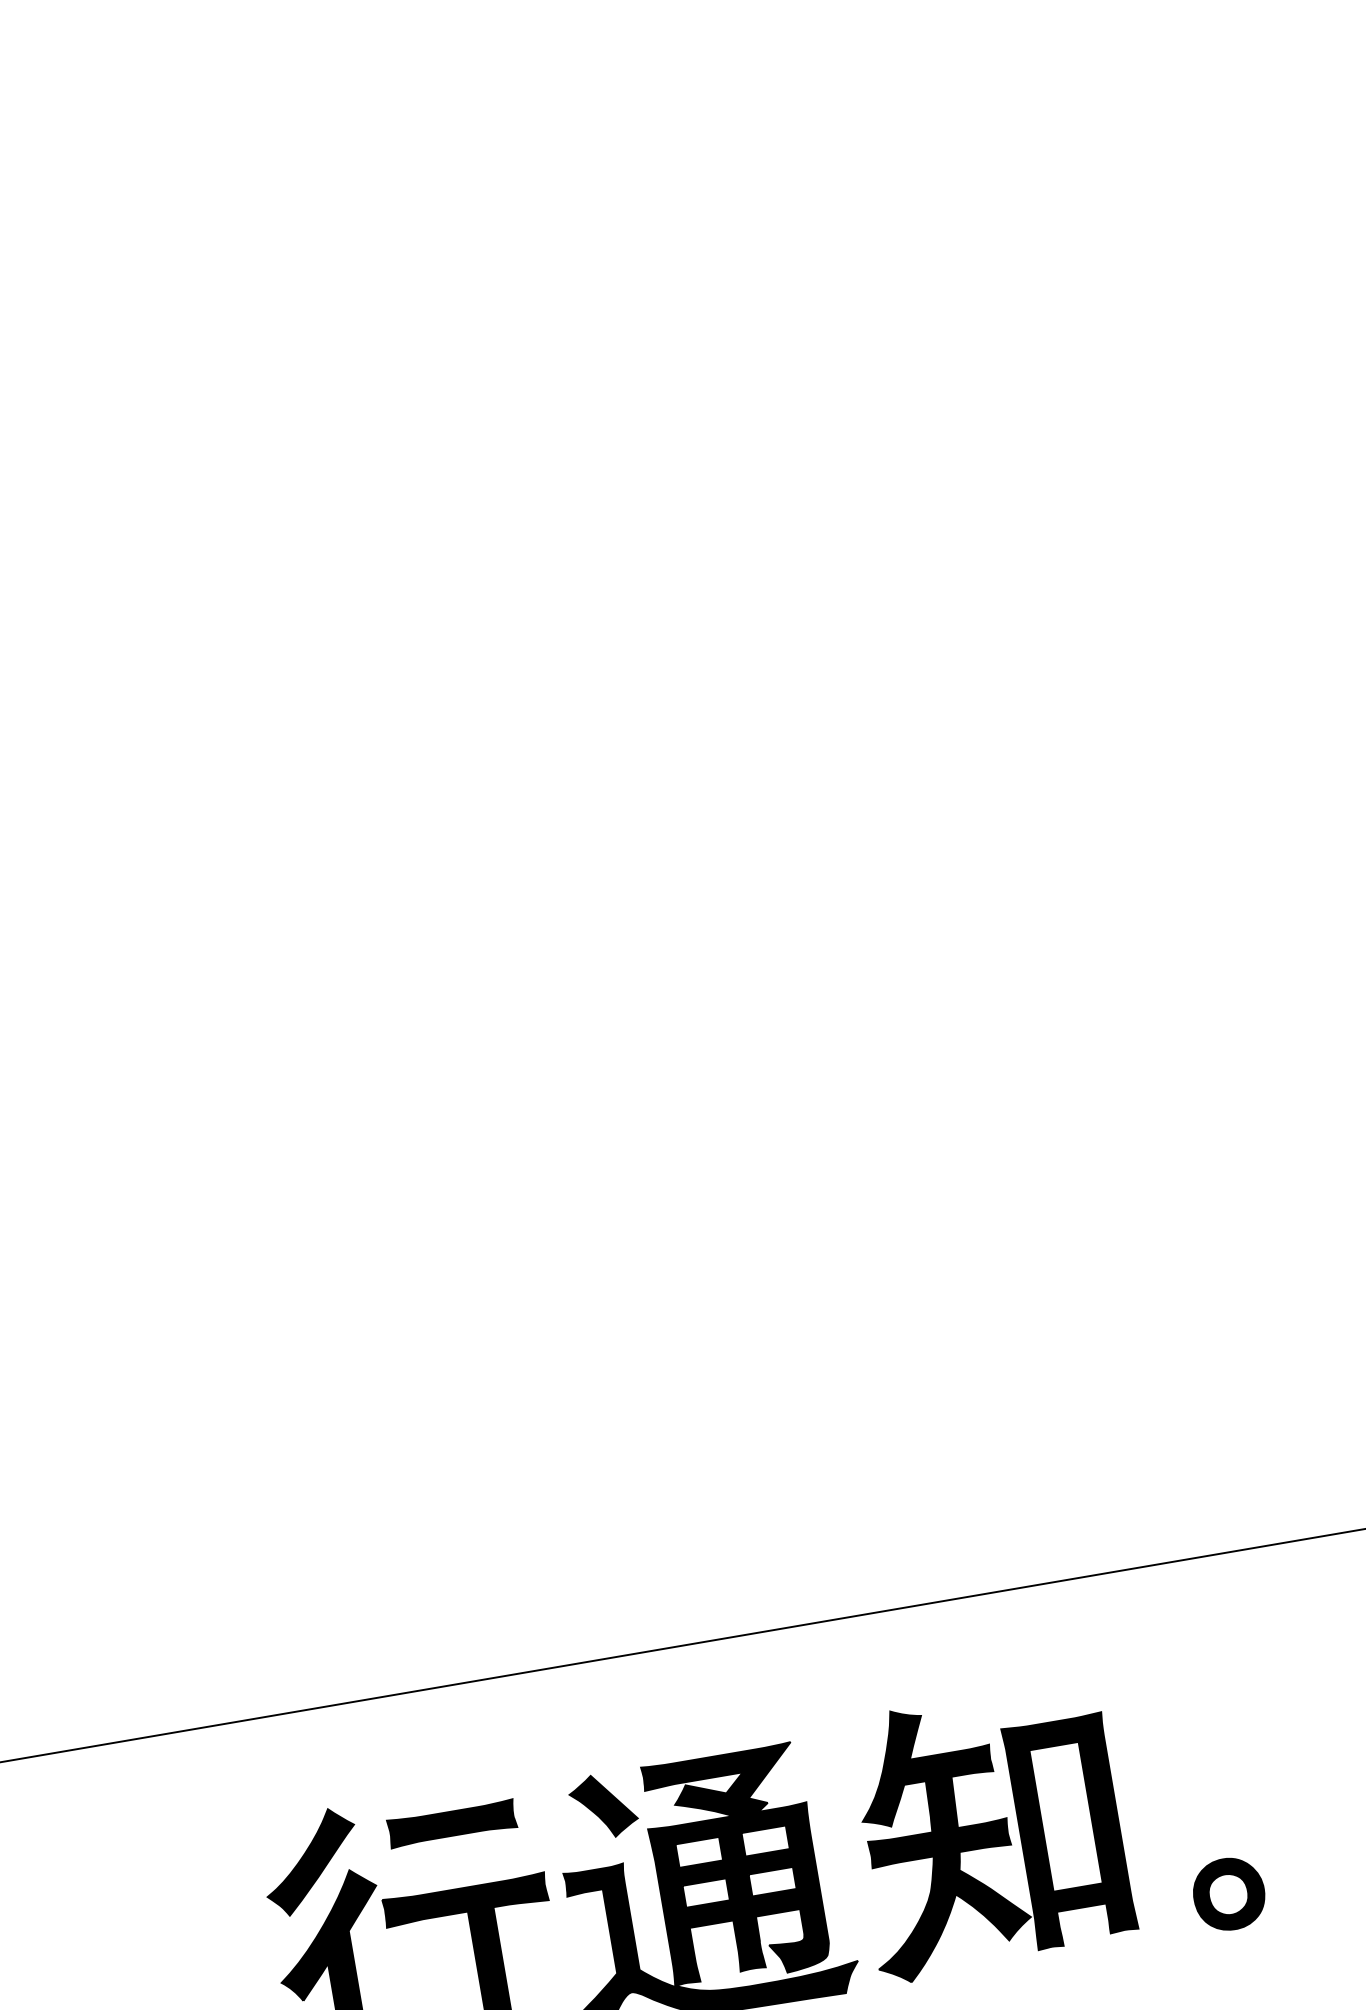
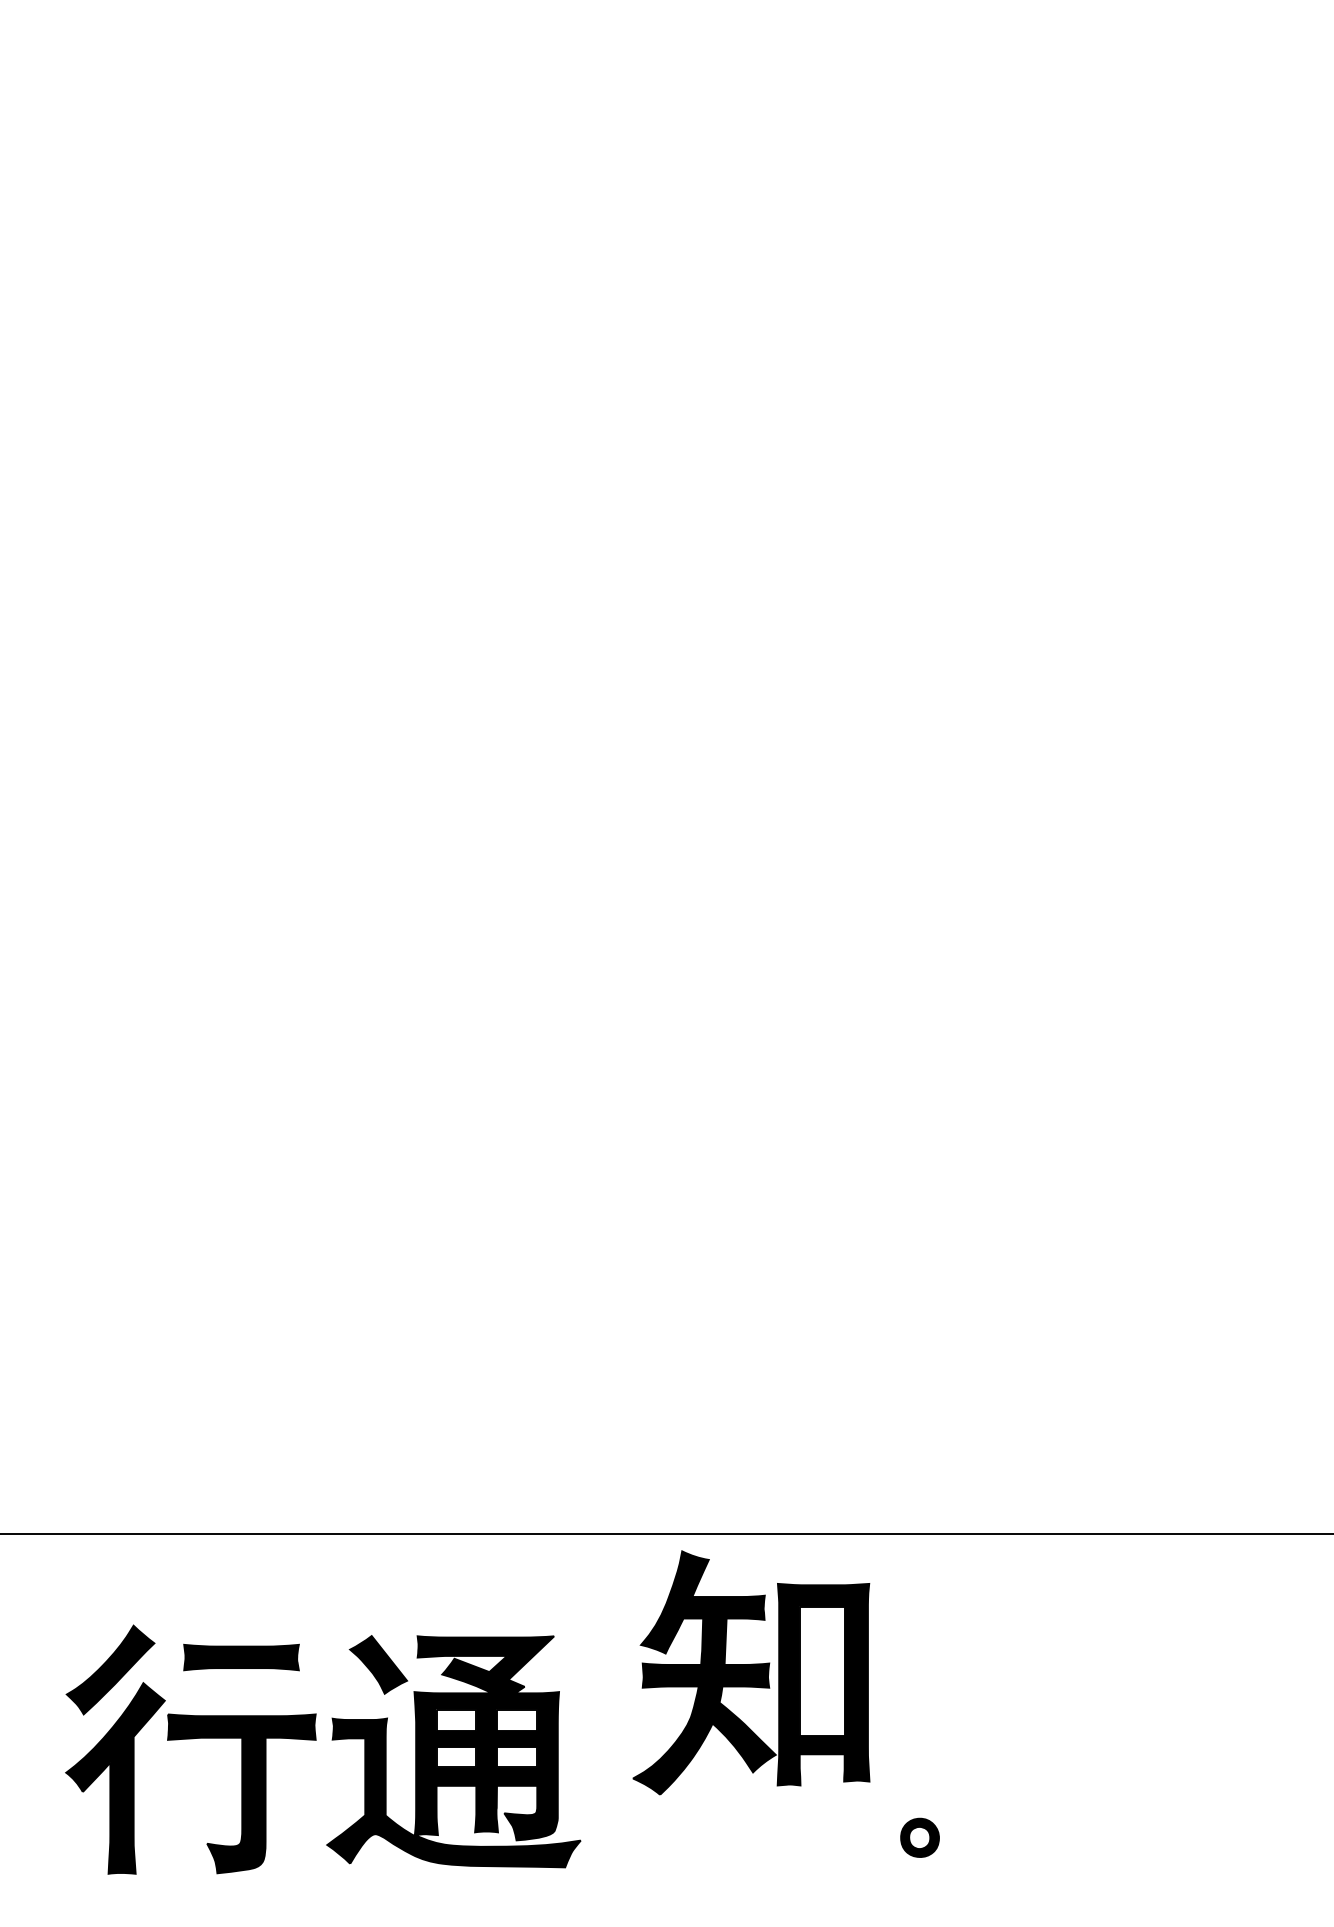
part: (988, 1831) -> (751, 1672), moved
part: (1228, 1894) -> (919, 1837), size x0.6

